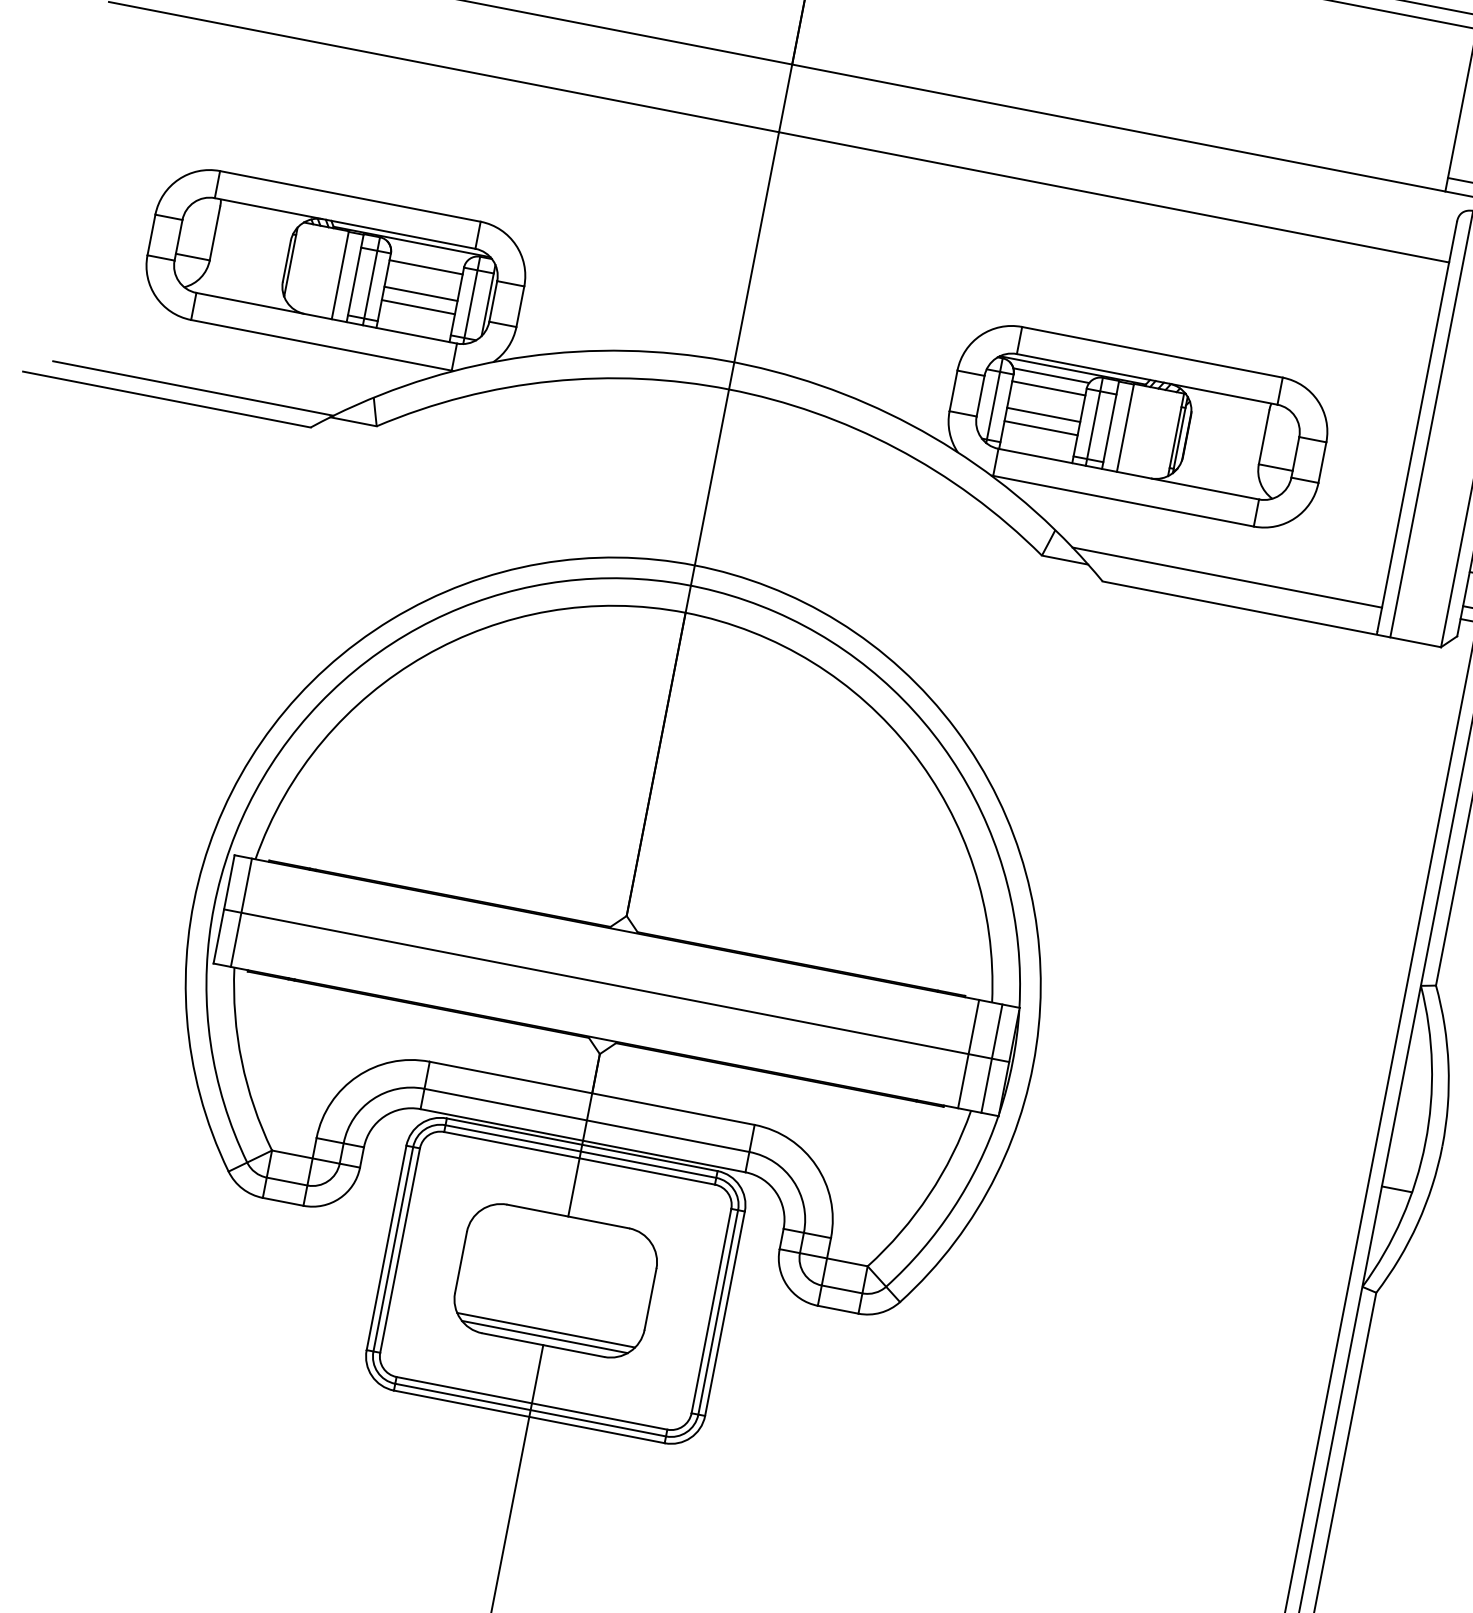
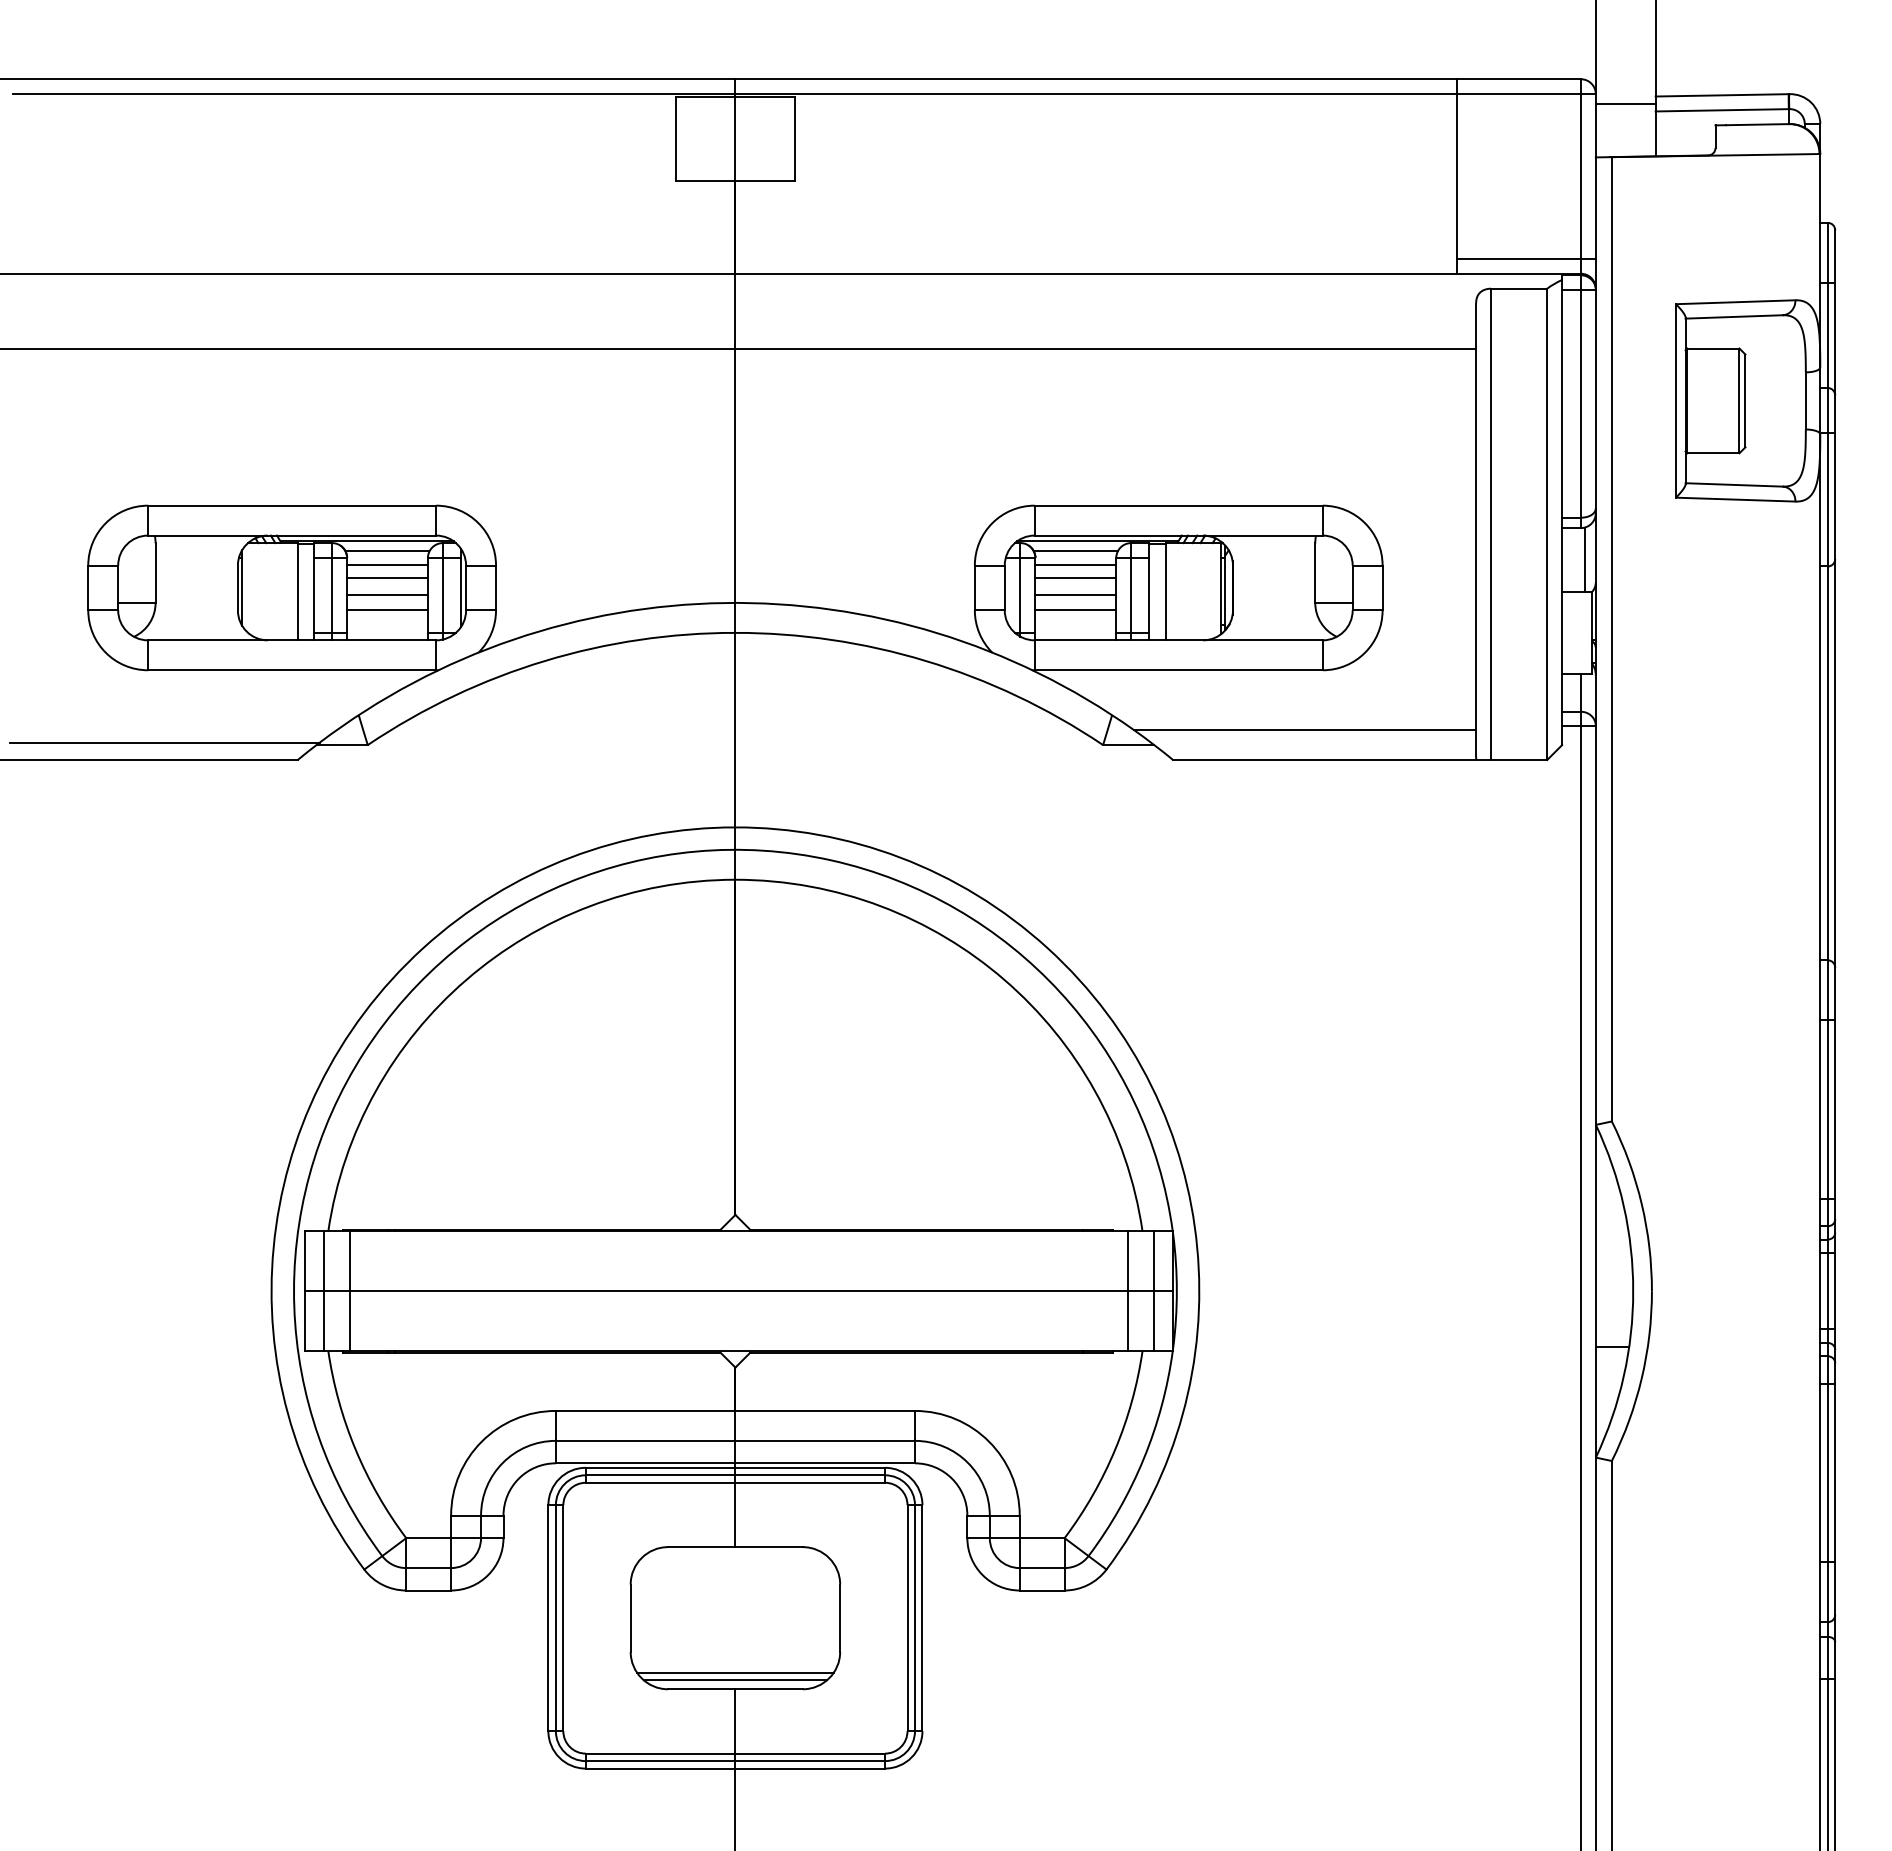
line: (428, 254) -> (387, 551), added
line: (424, 278) -> (387, 577), added
line: (1046, 399) -> (1075, 577), added
line: (264, 917) -> (350, 1291), added

